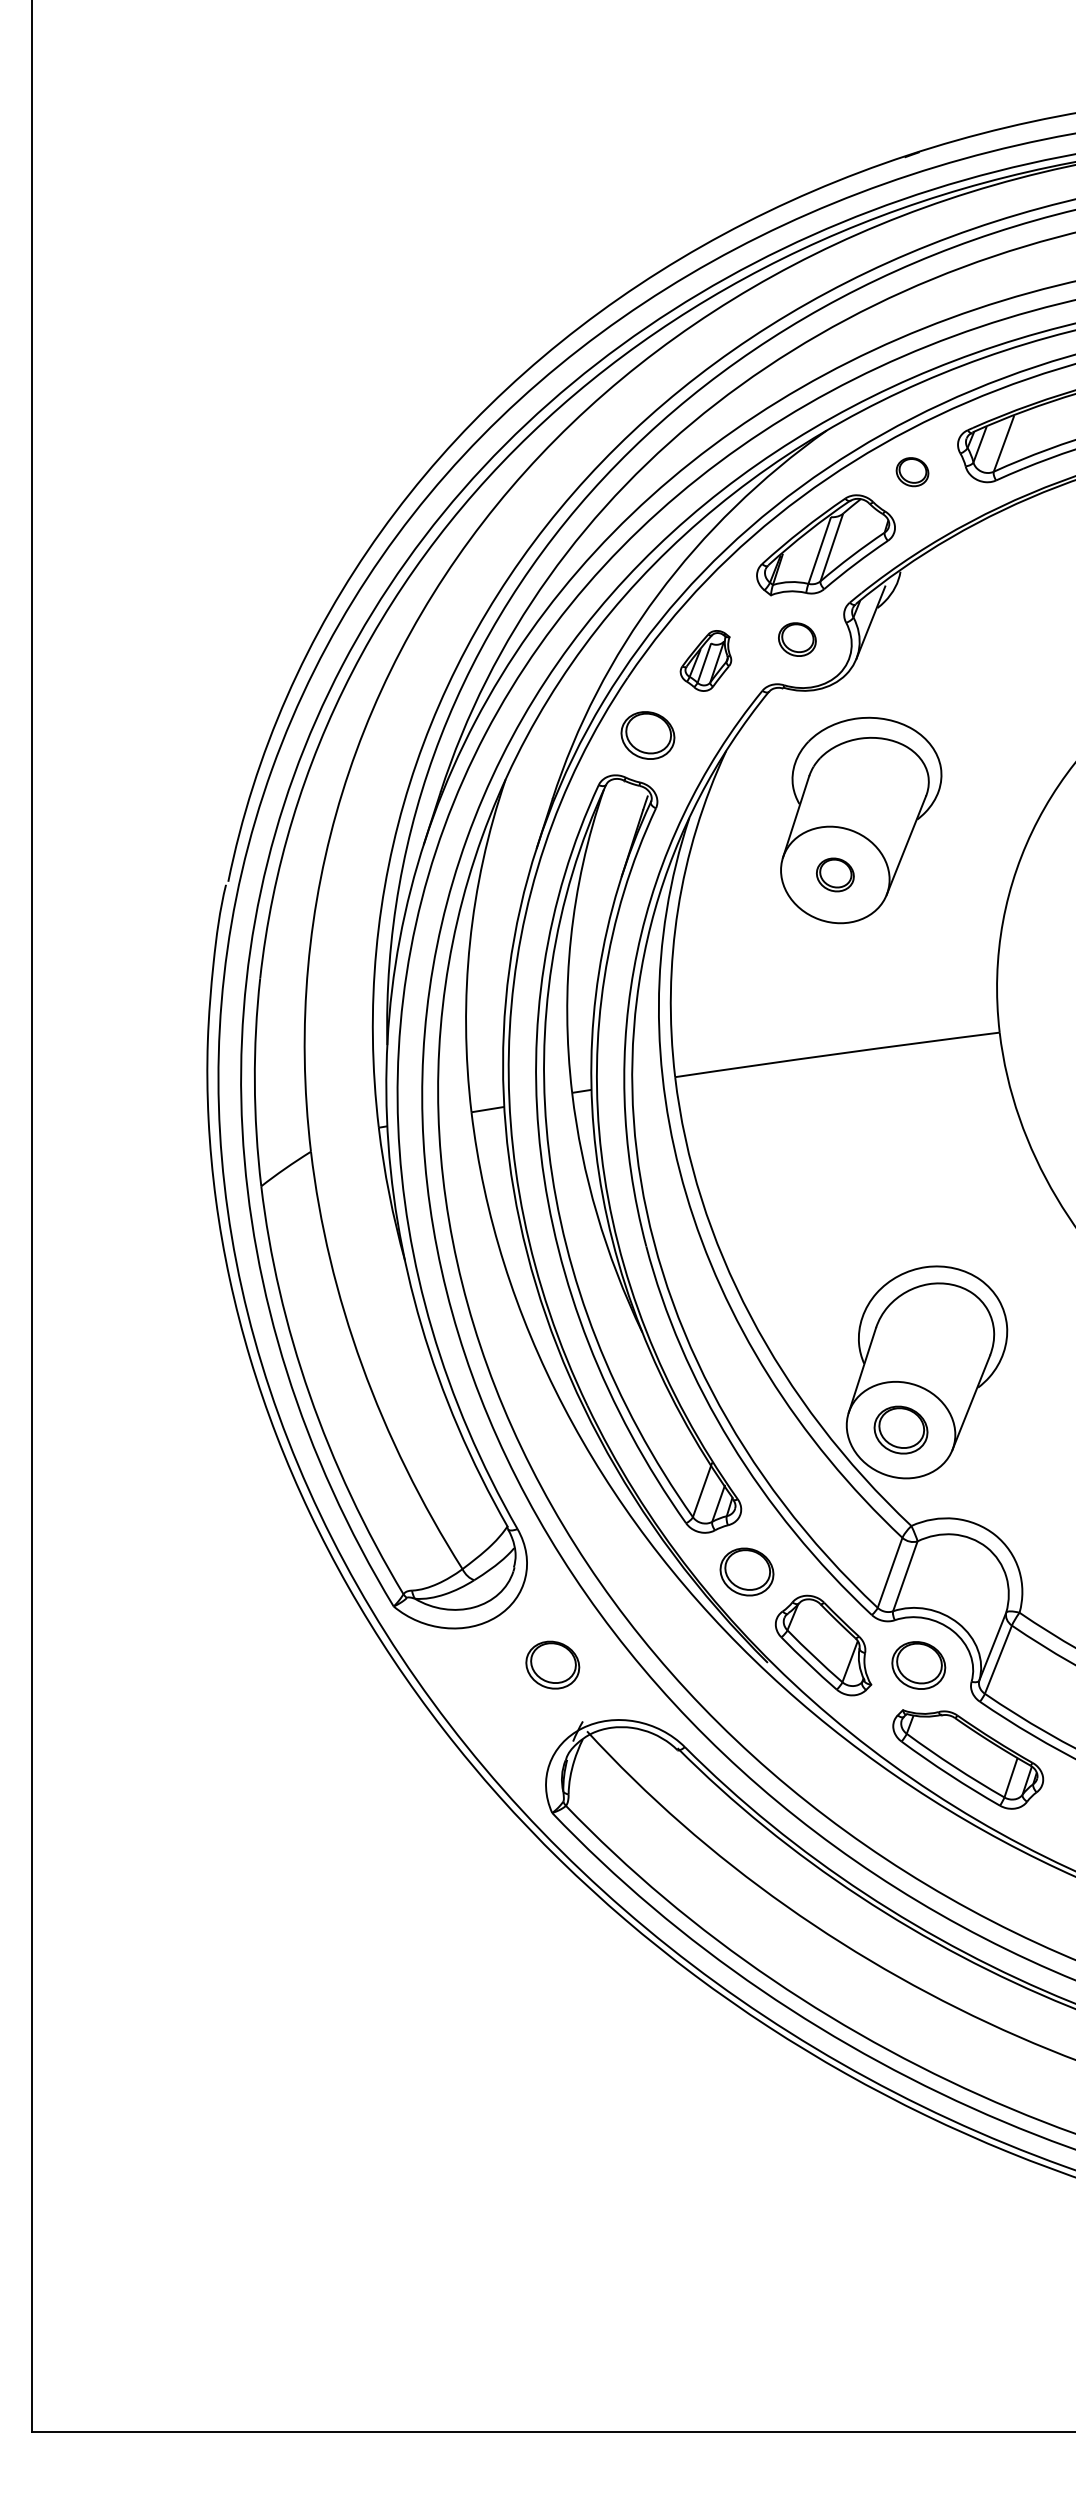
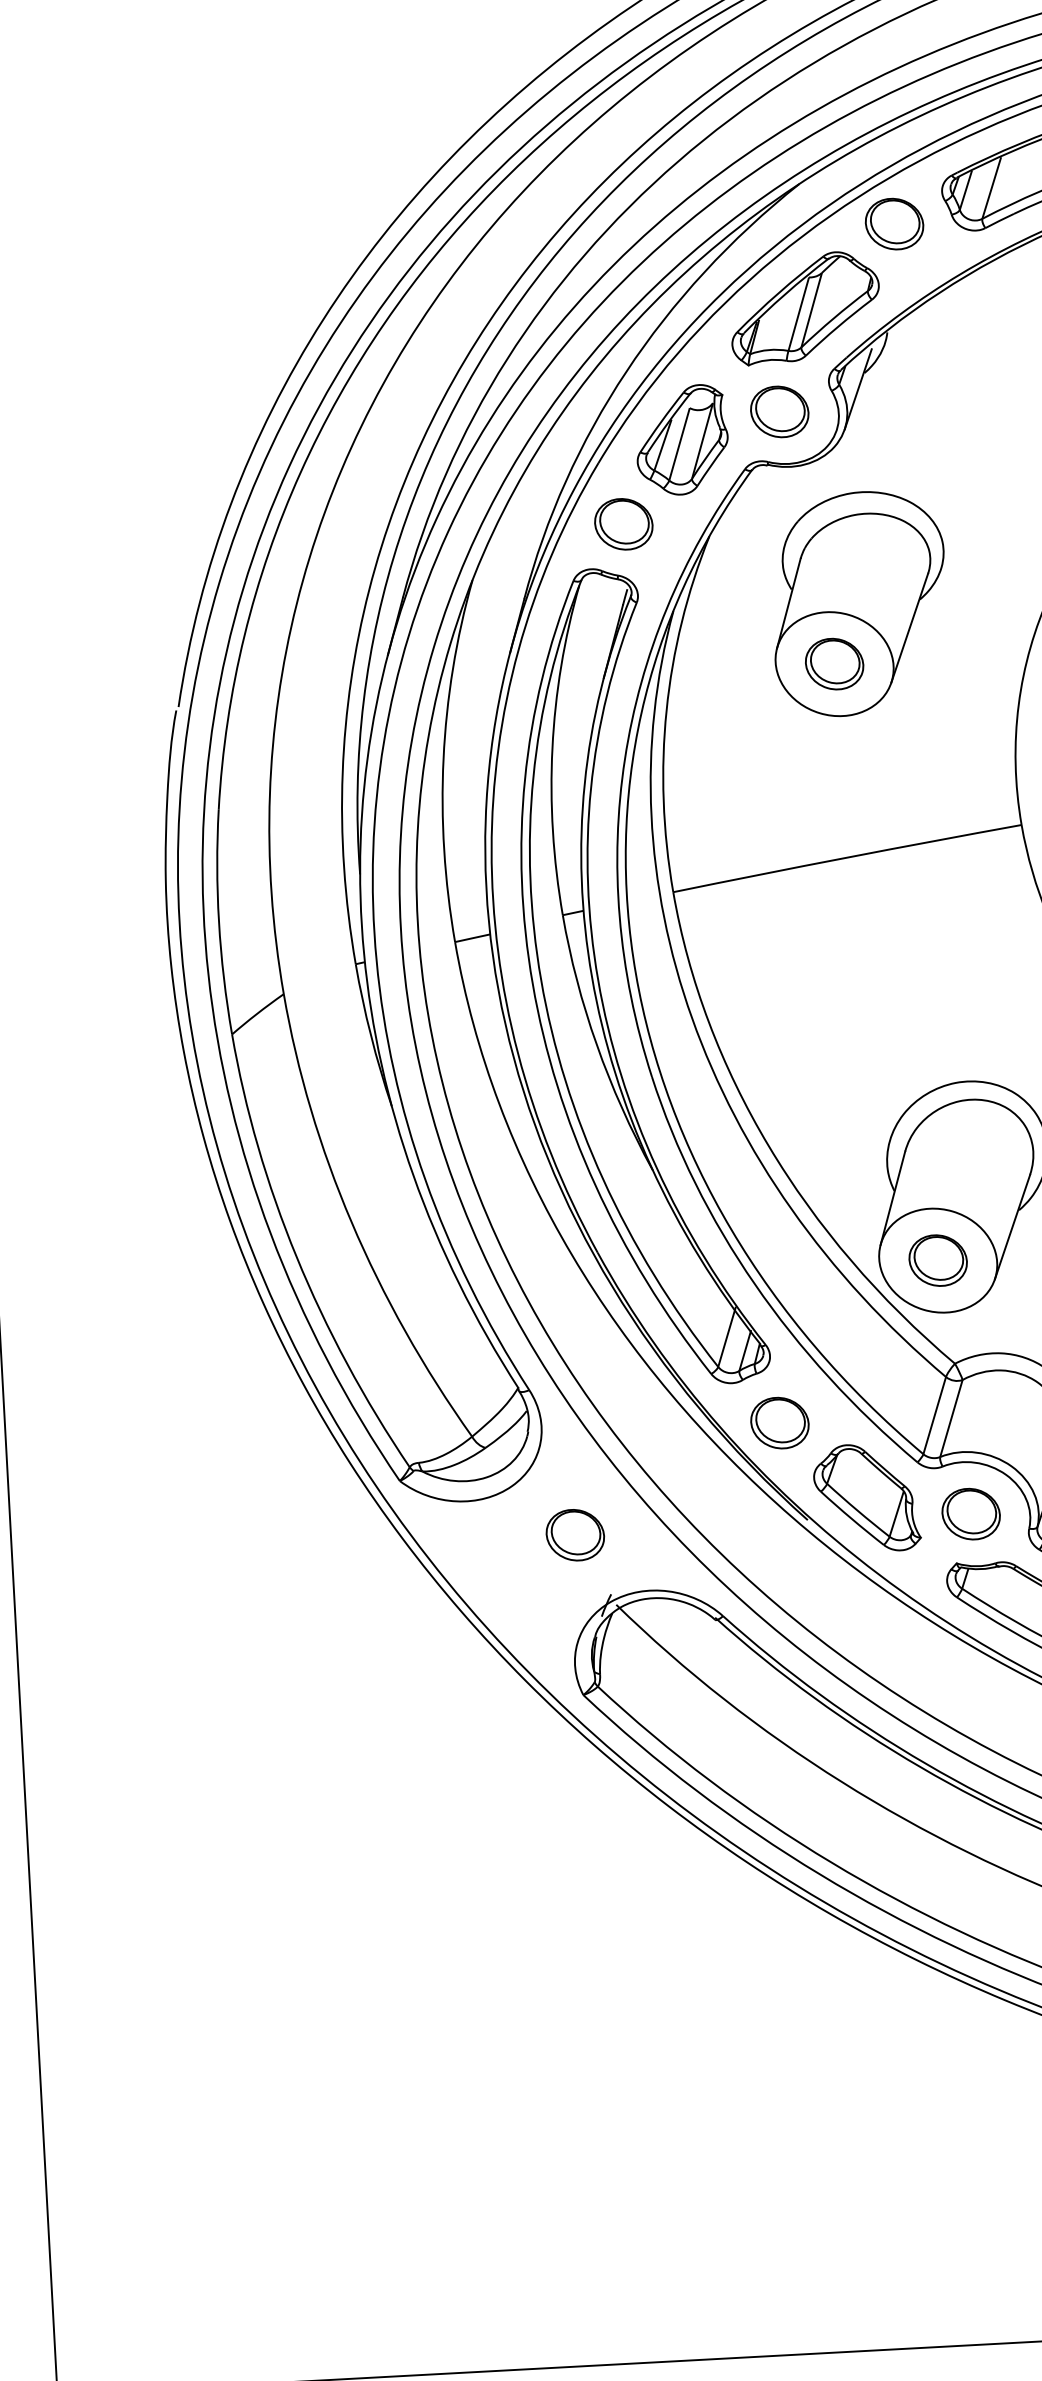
part: (912, 471) -> (894, 223), size x1.67
part: (797, 639) -> (779, 411), size x1.43
part: (705, 660) -> (681, 439), size x1.67
part: (835, 874) -> (834, 663), size x1.43

